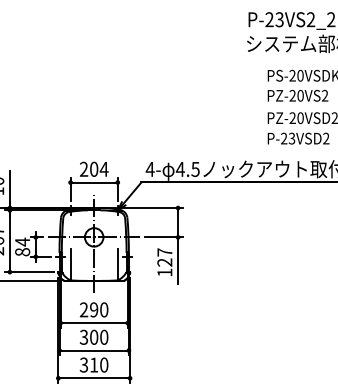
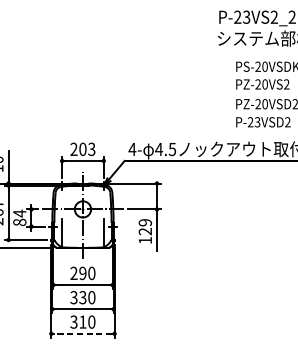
text: (103, 168) -> (91, 148), 204 -> 203
text: (164, 252) -> (145, 222), 127 -> 129
text: (94, 337) -> (83, 297), 300 -> 330
line: (93, 378) -> (82, 333), solid -> dashed

